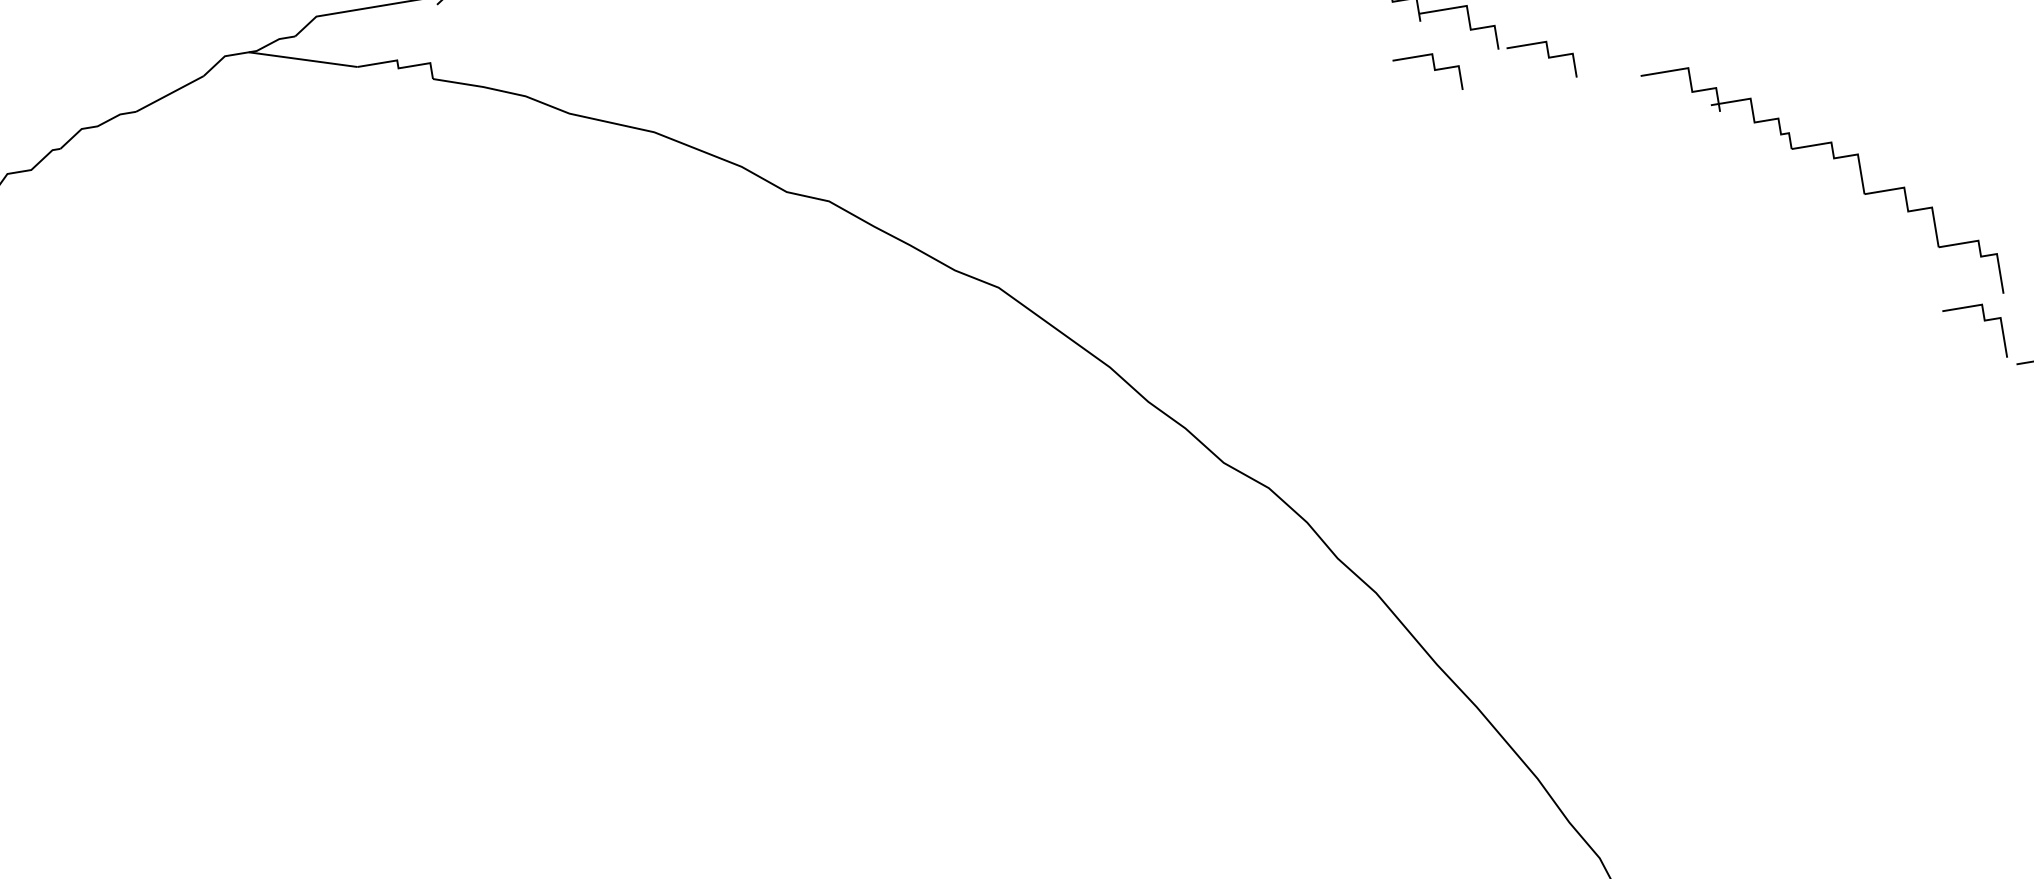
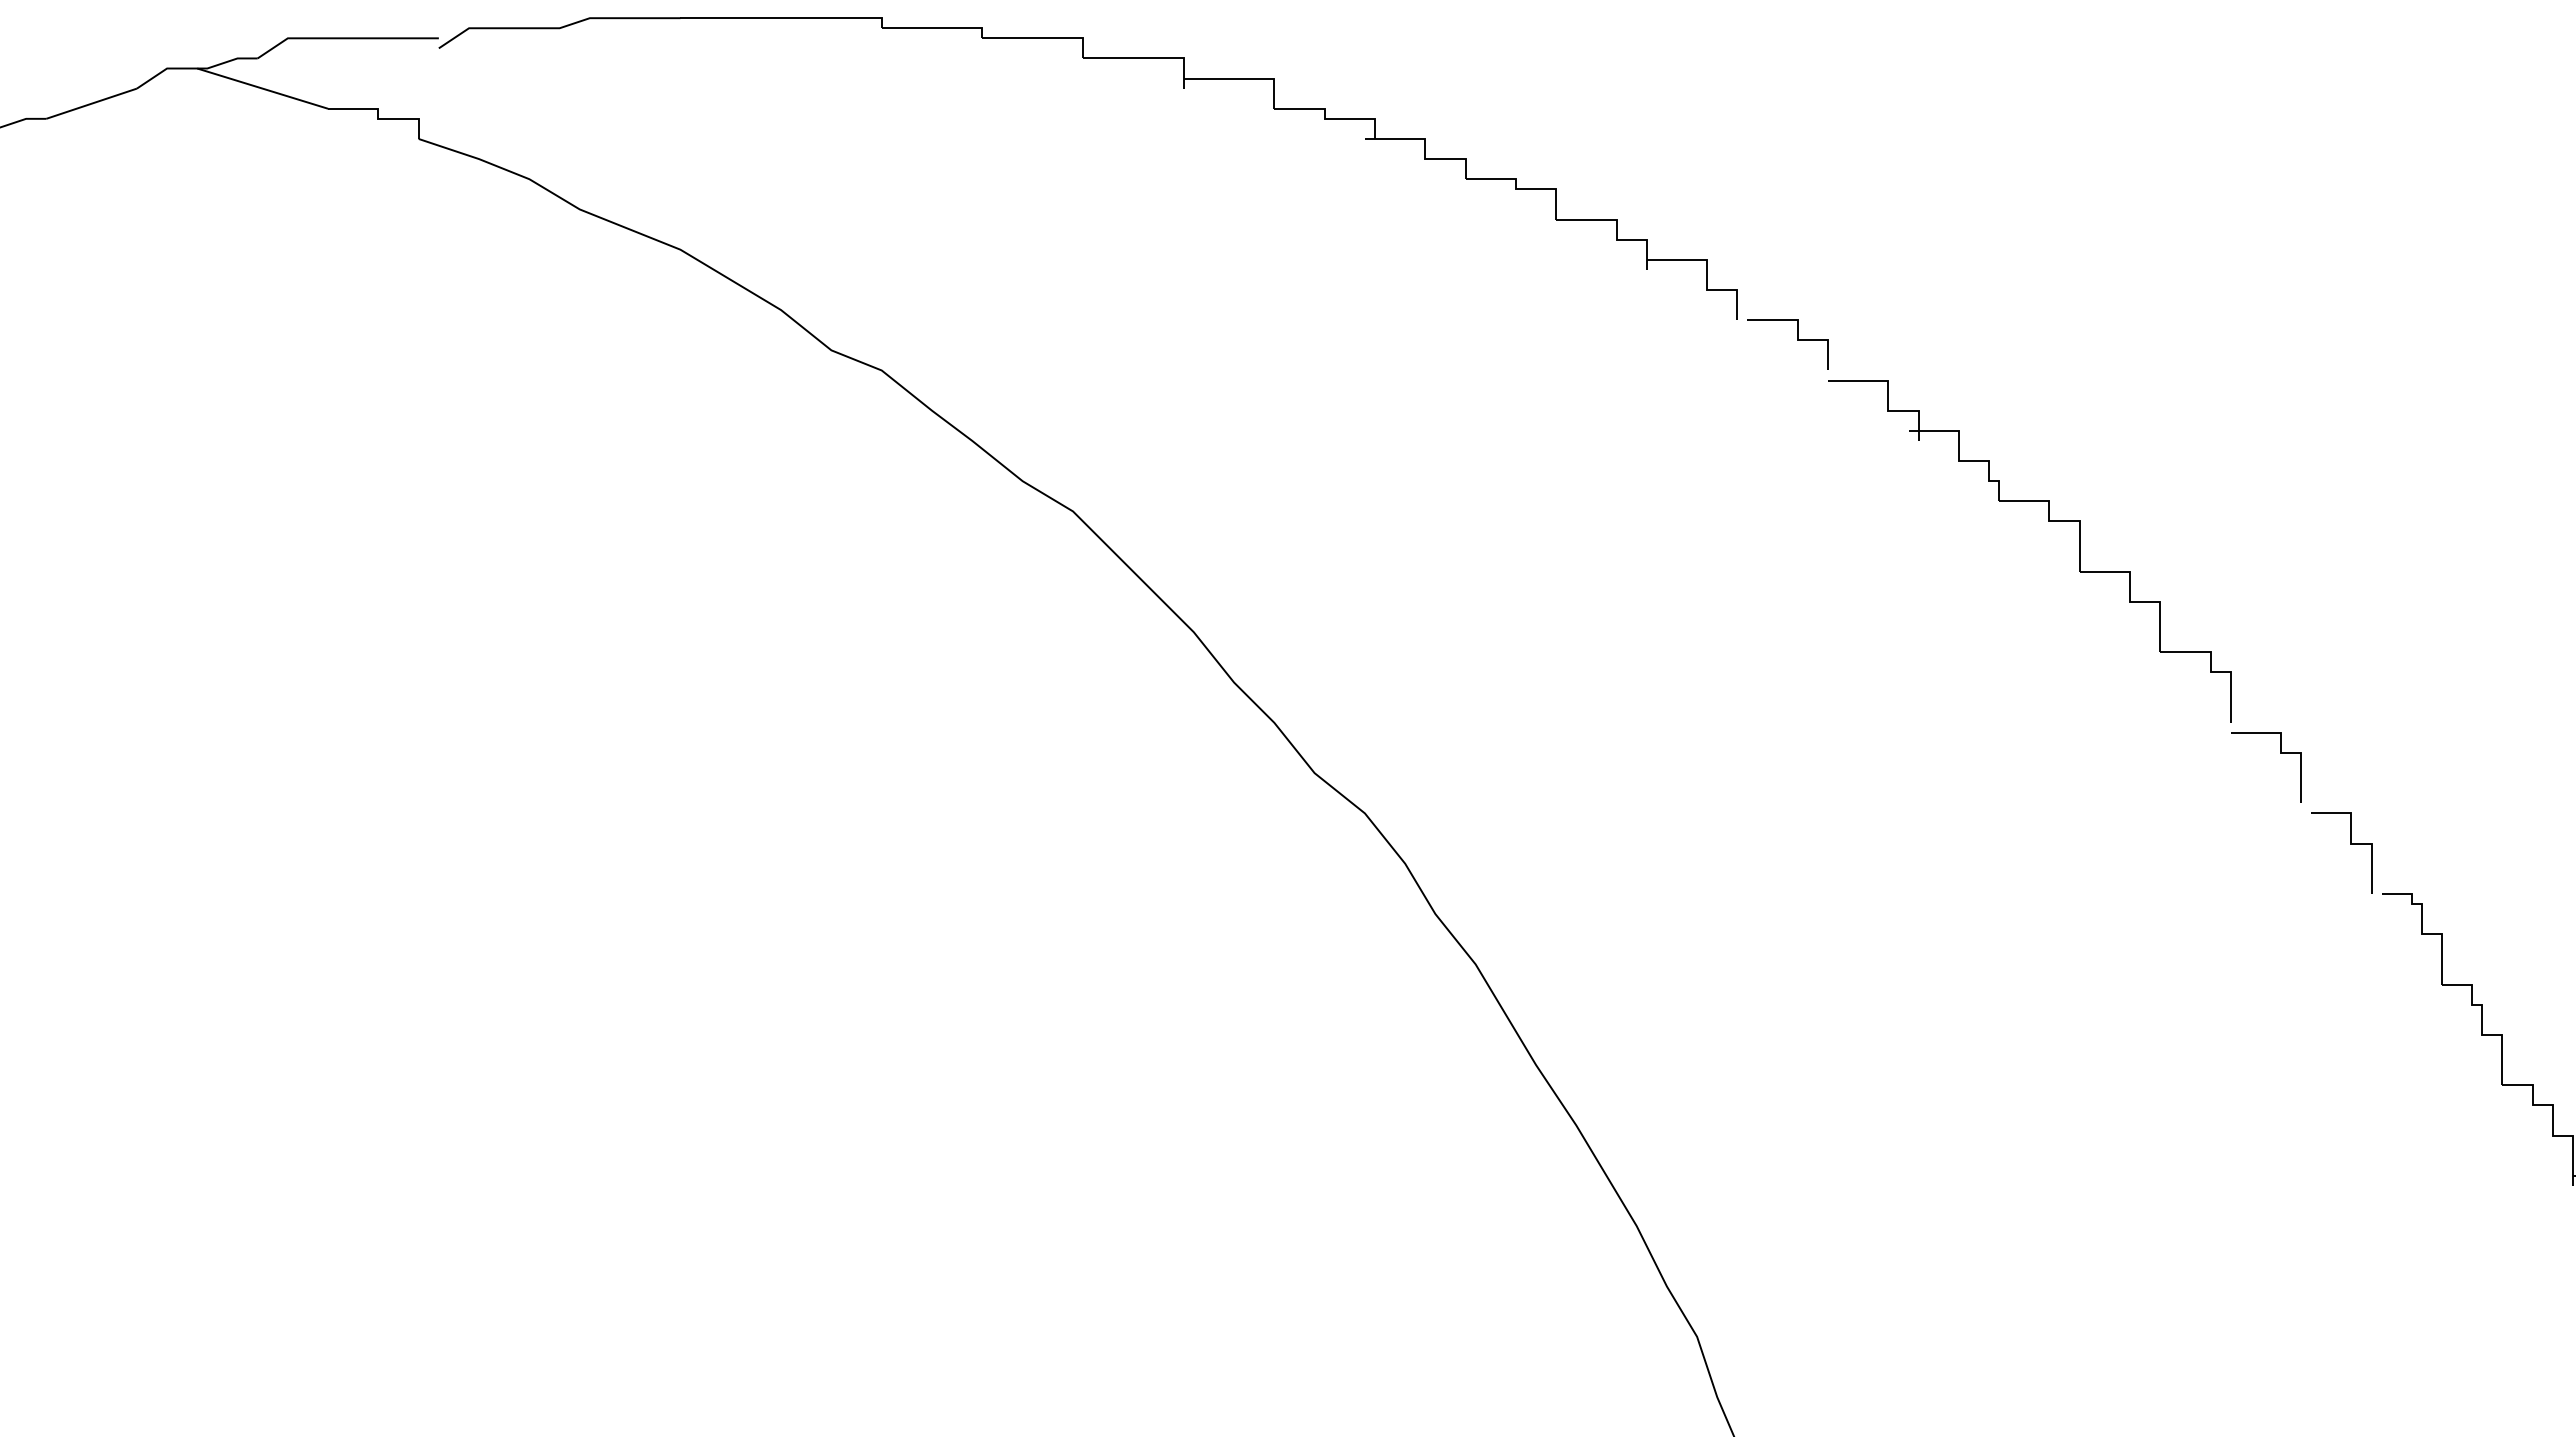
curve: (1434, 70) -> (1654, 332), removed
part: (1833, 158) -> (2048, 521), moved

